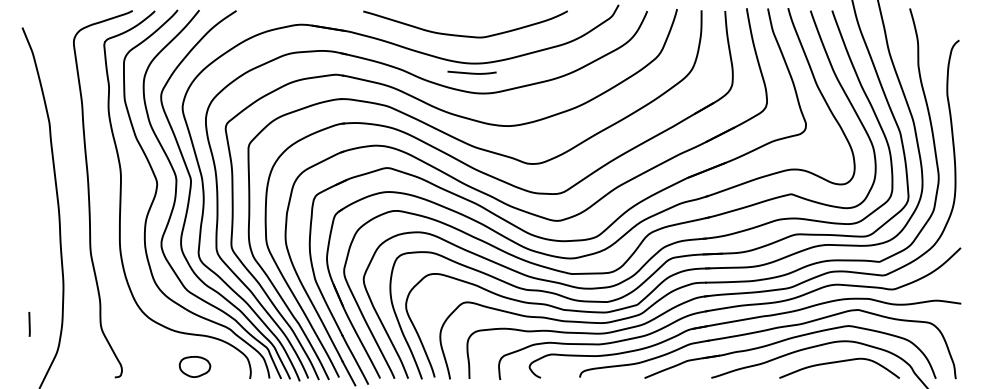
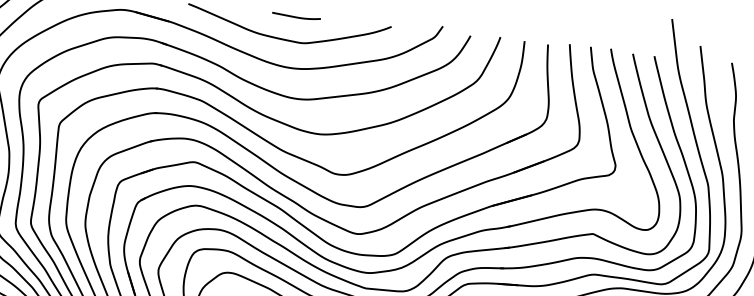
curve: (471, 72) -> (295, 16), moved

